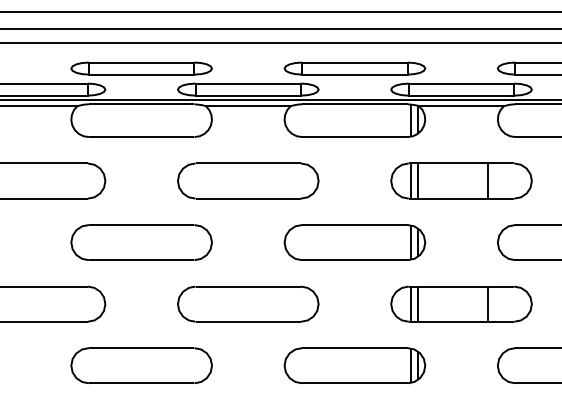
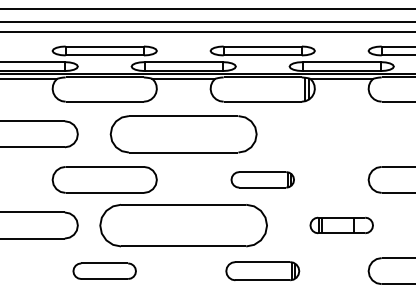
part: (248, 180) -> (183, 133), size x1.4
part: (461, 180) -> (341, 133), removed
part: (354, 242) -> (262, 179), size x0.6
part: (248, 303) -> (183, 225), size x1.6
part: (461, 303) -> (341, 225), size x0.6
part: (141, 365) -> (104, 270), size x0.6
part: (354, 365) -> (262, 270), size x0.7

